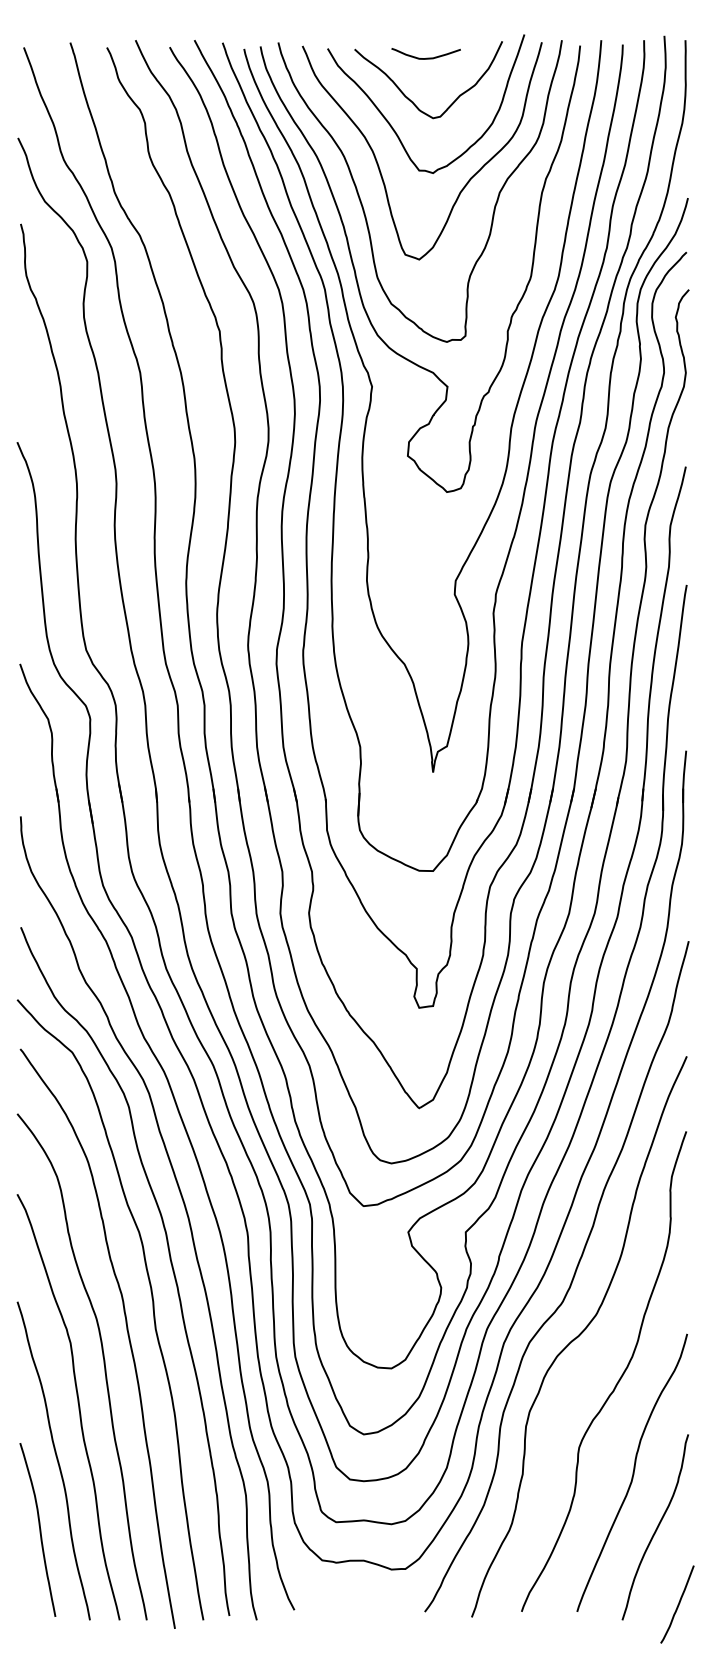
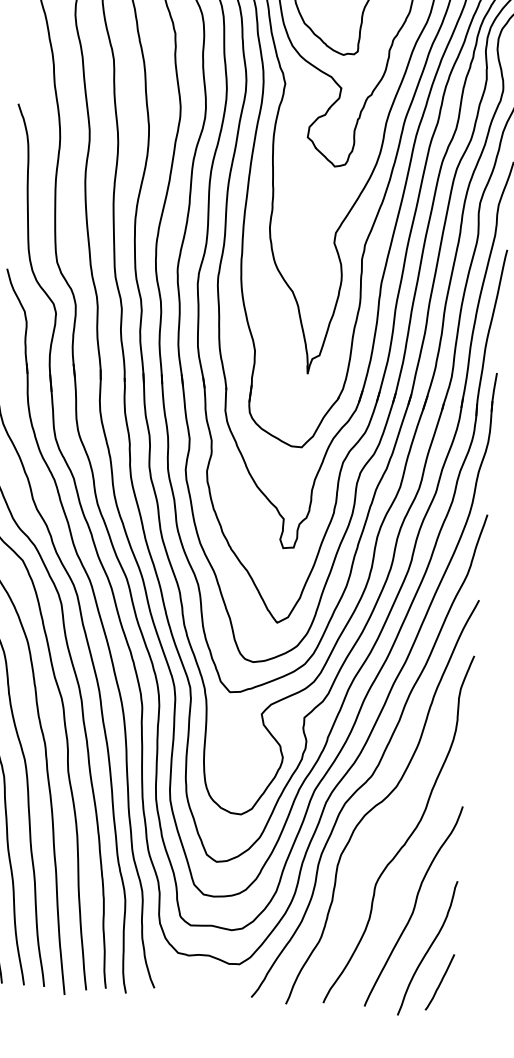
curve: (677, 1604) -> (439, 982), moved

